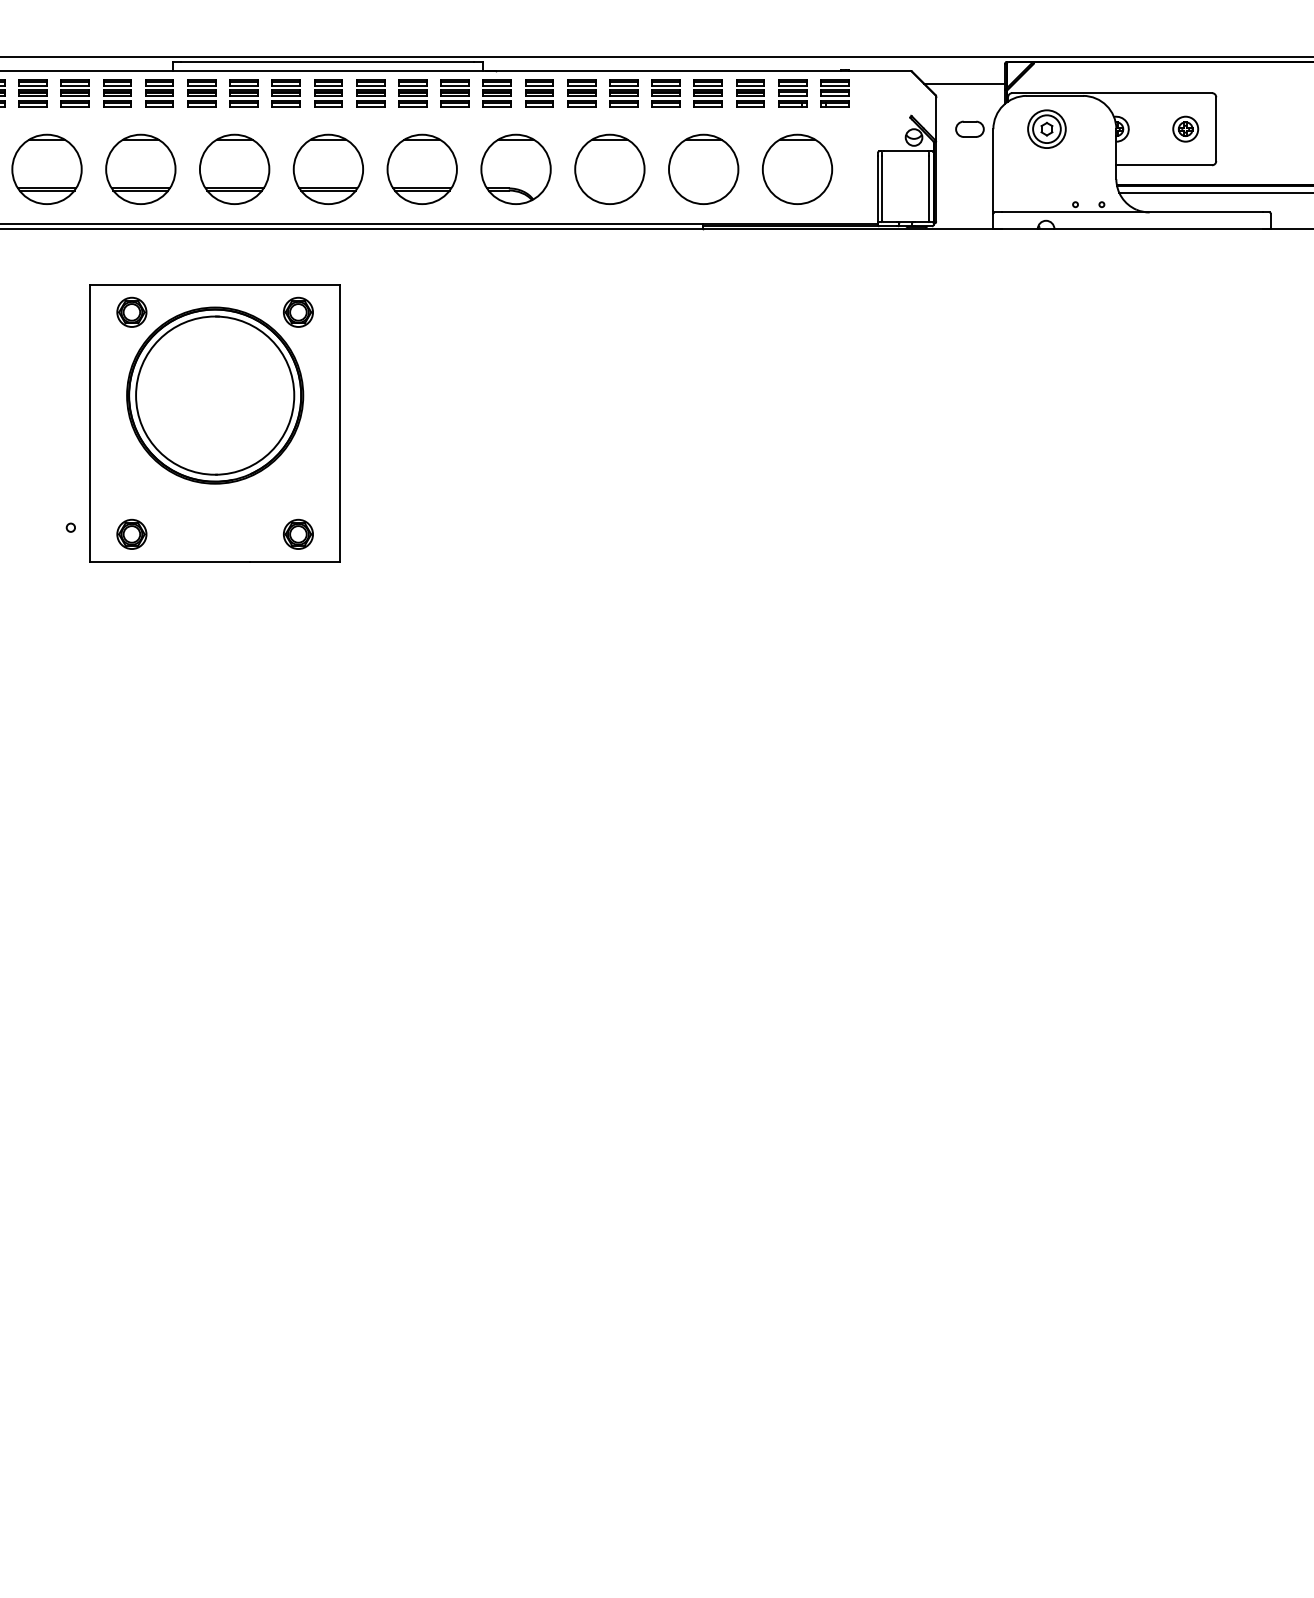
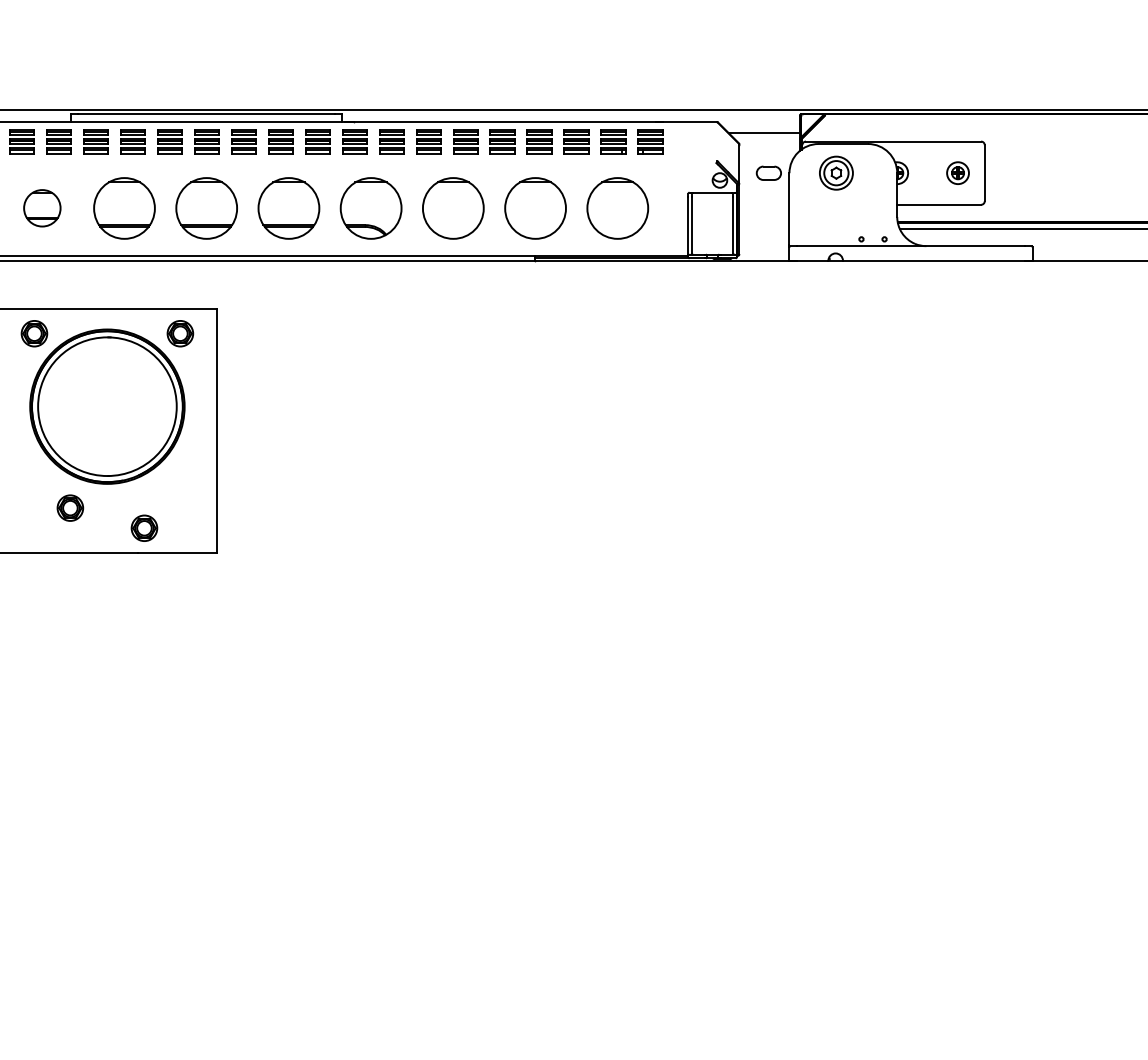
part: (140, 168) -> (41, 207), size x0.6
part: (131, 533) -> (70, 507), moved
part: (298, 533) -> (144, 527), moved

